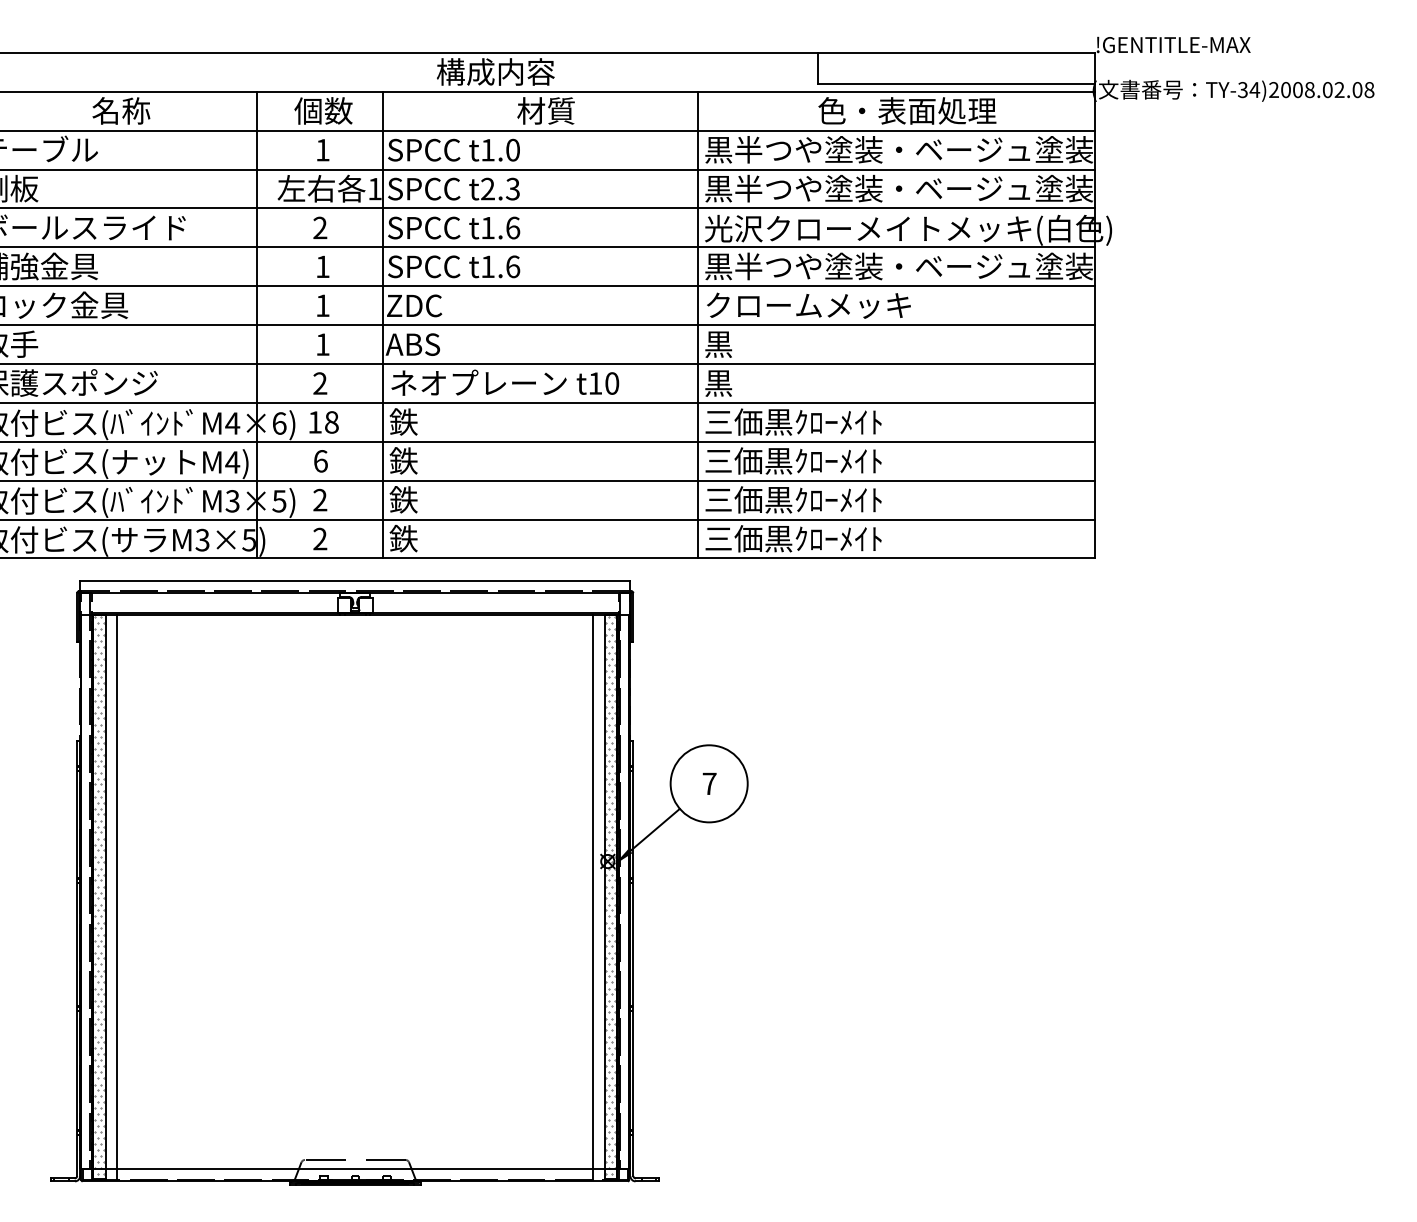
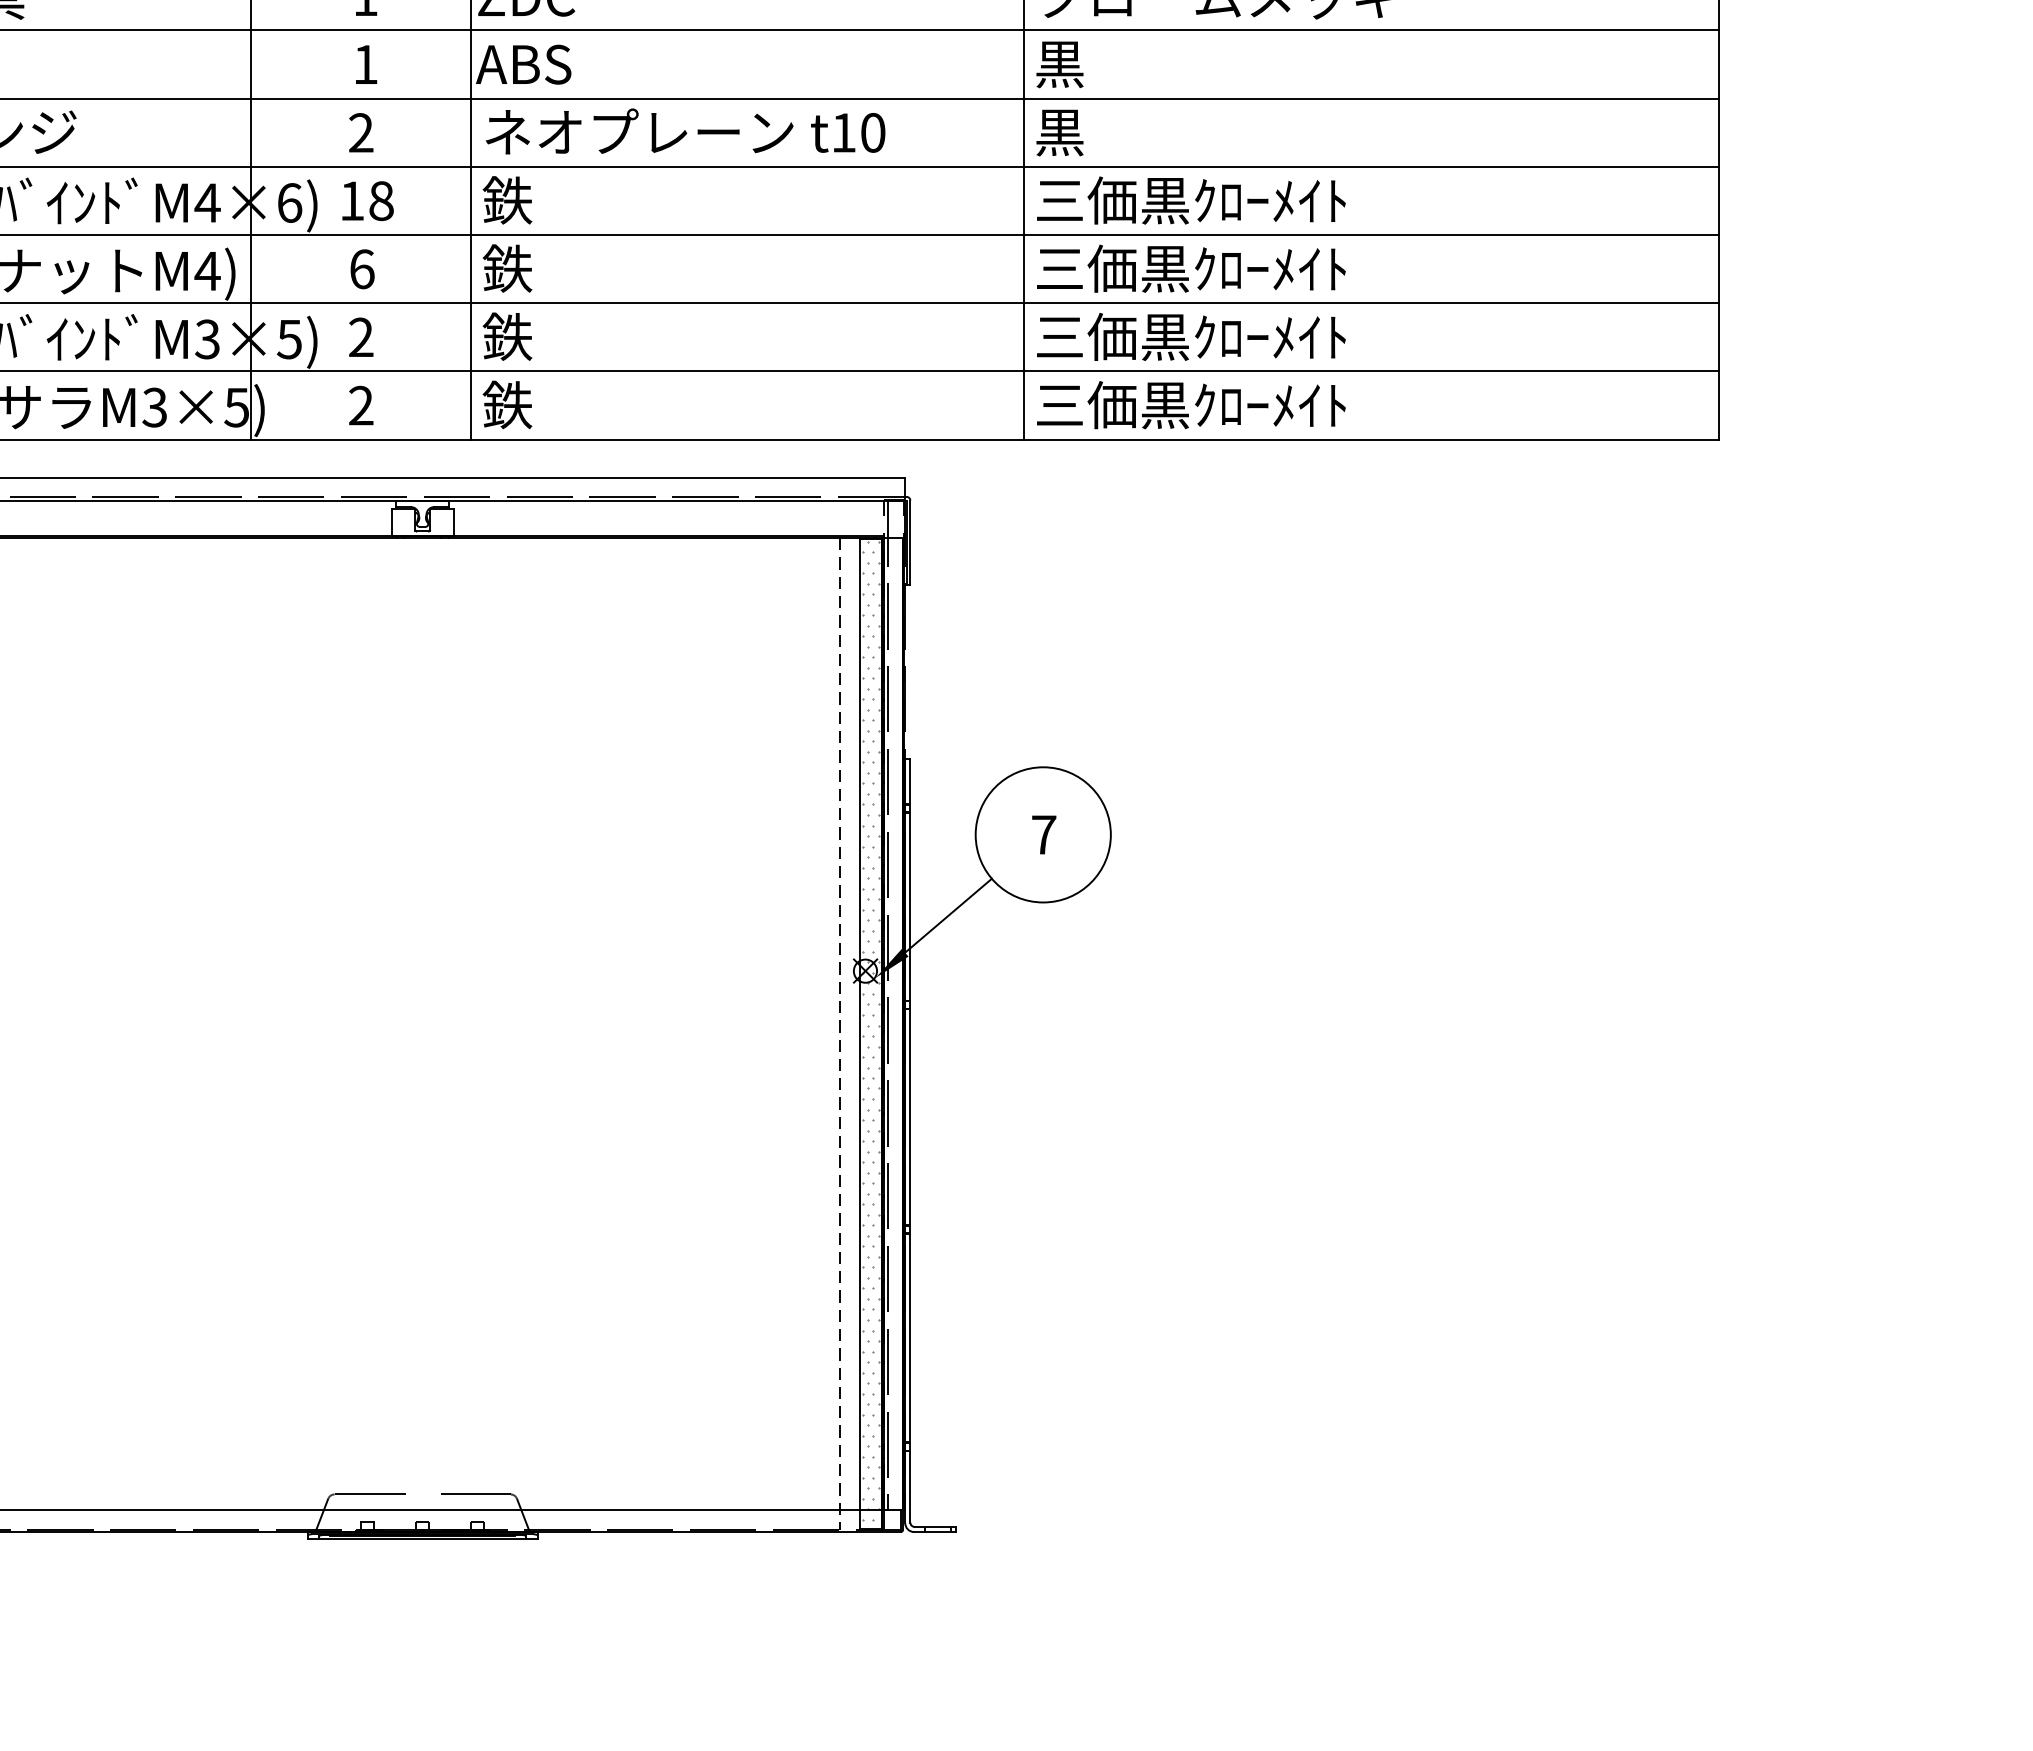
line: (117, 897) -> (5, 1034), removed
line: (593, 897) -> (840, 1034), solid -> dashed

